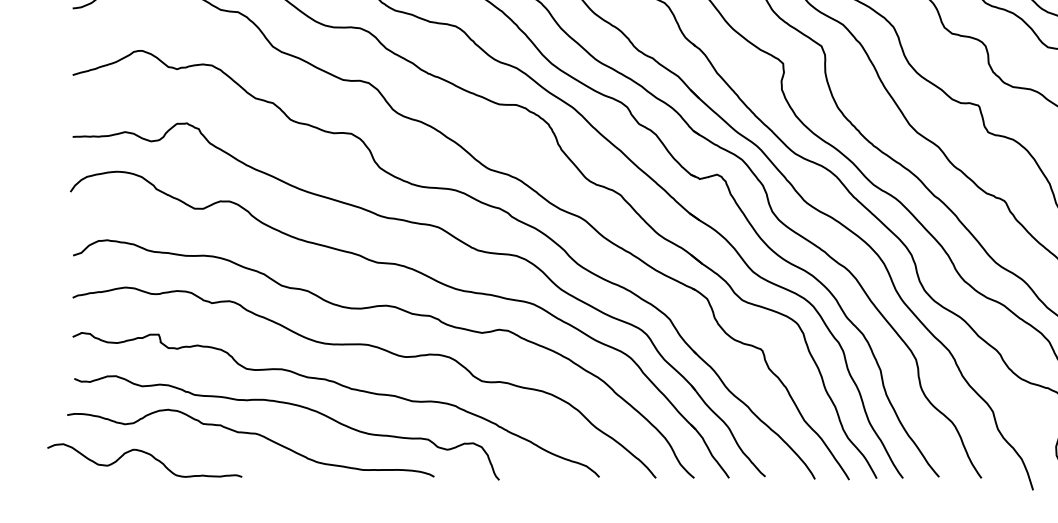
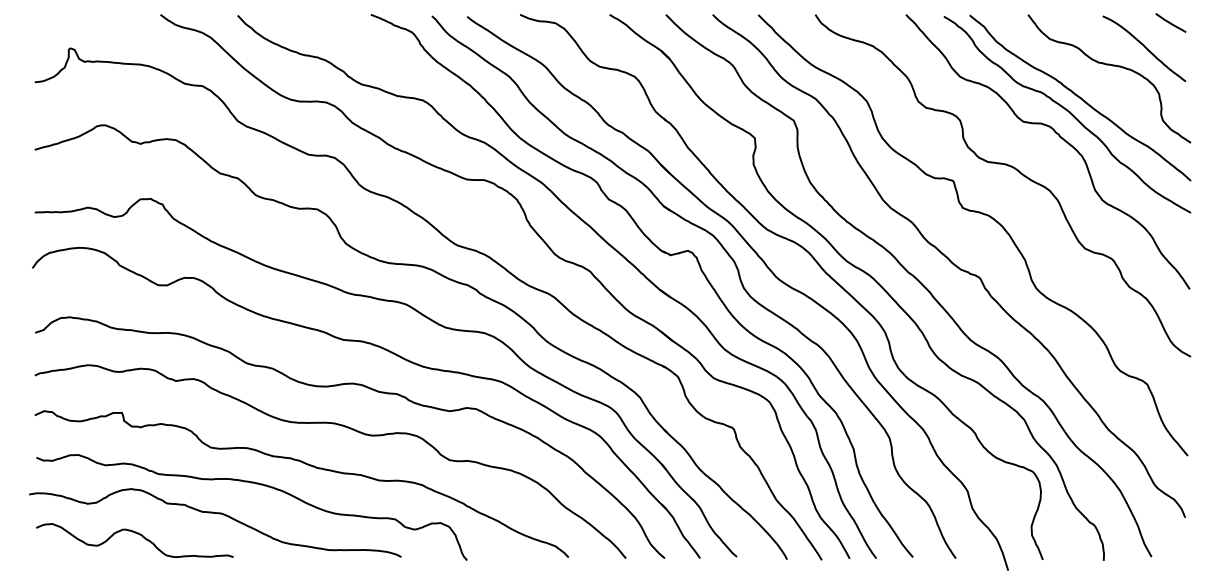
curve: (147, 454) -> (137, 534), moved

